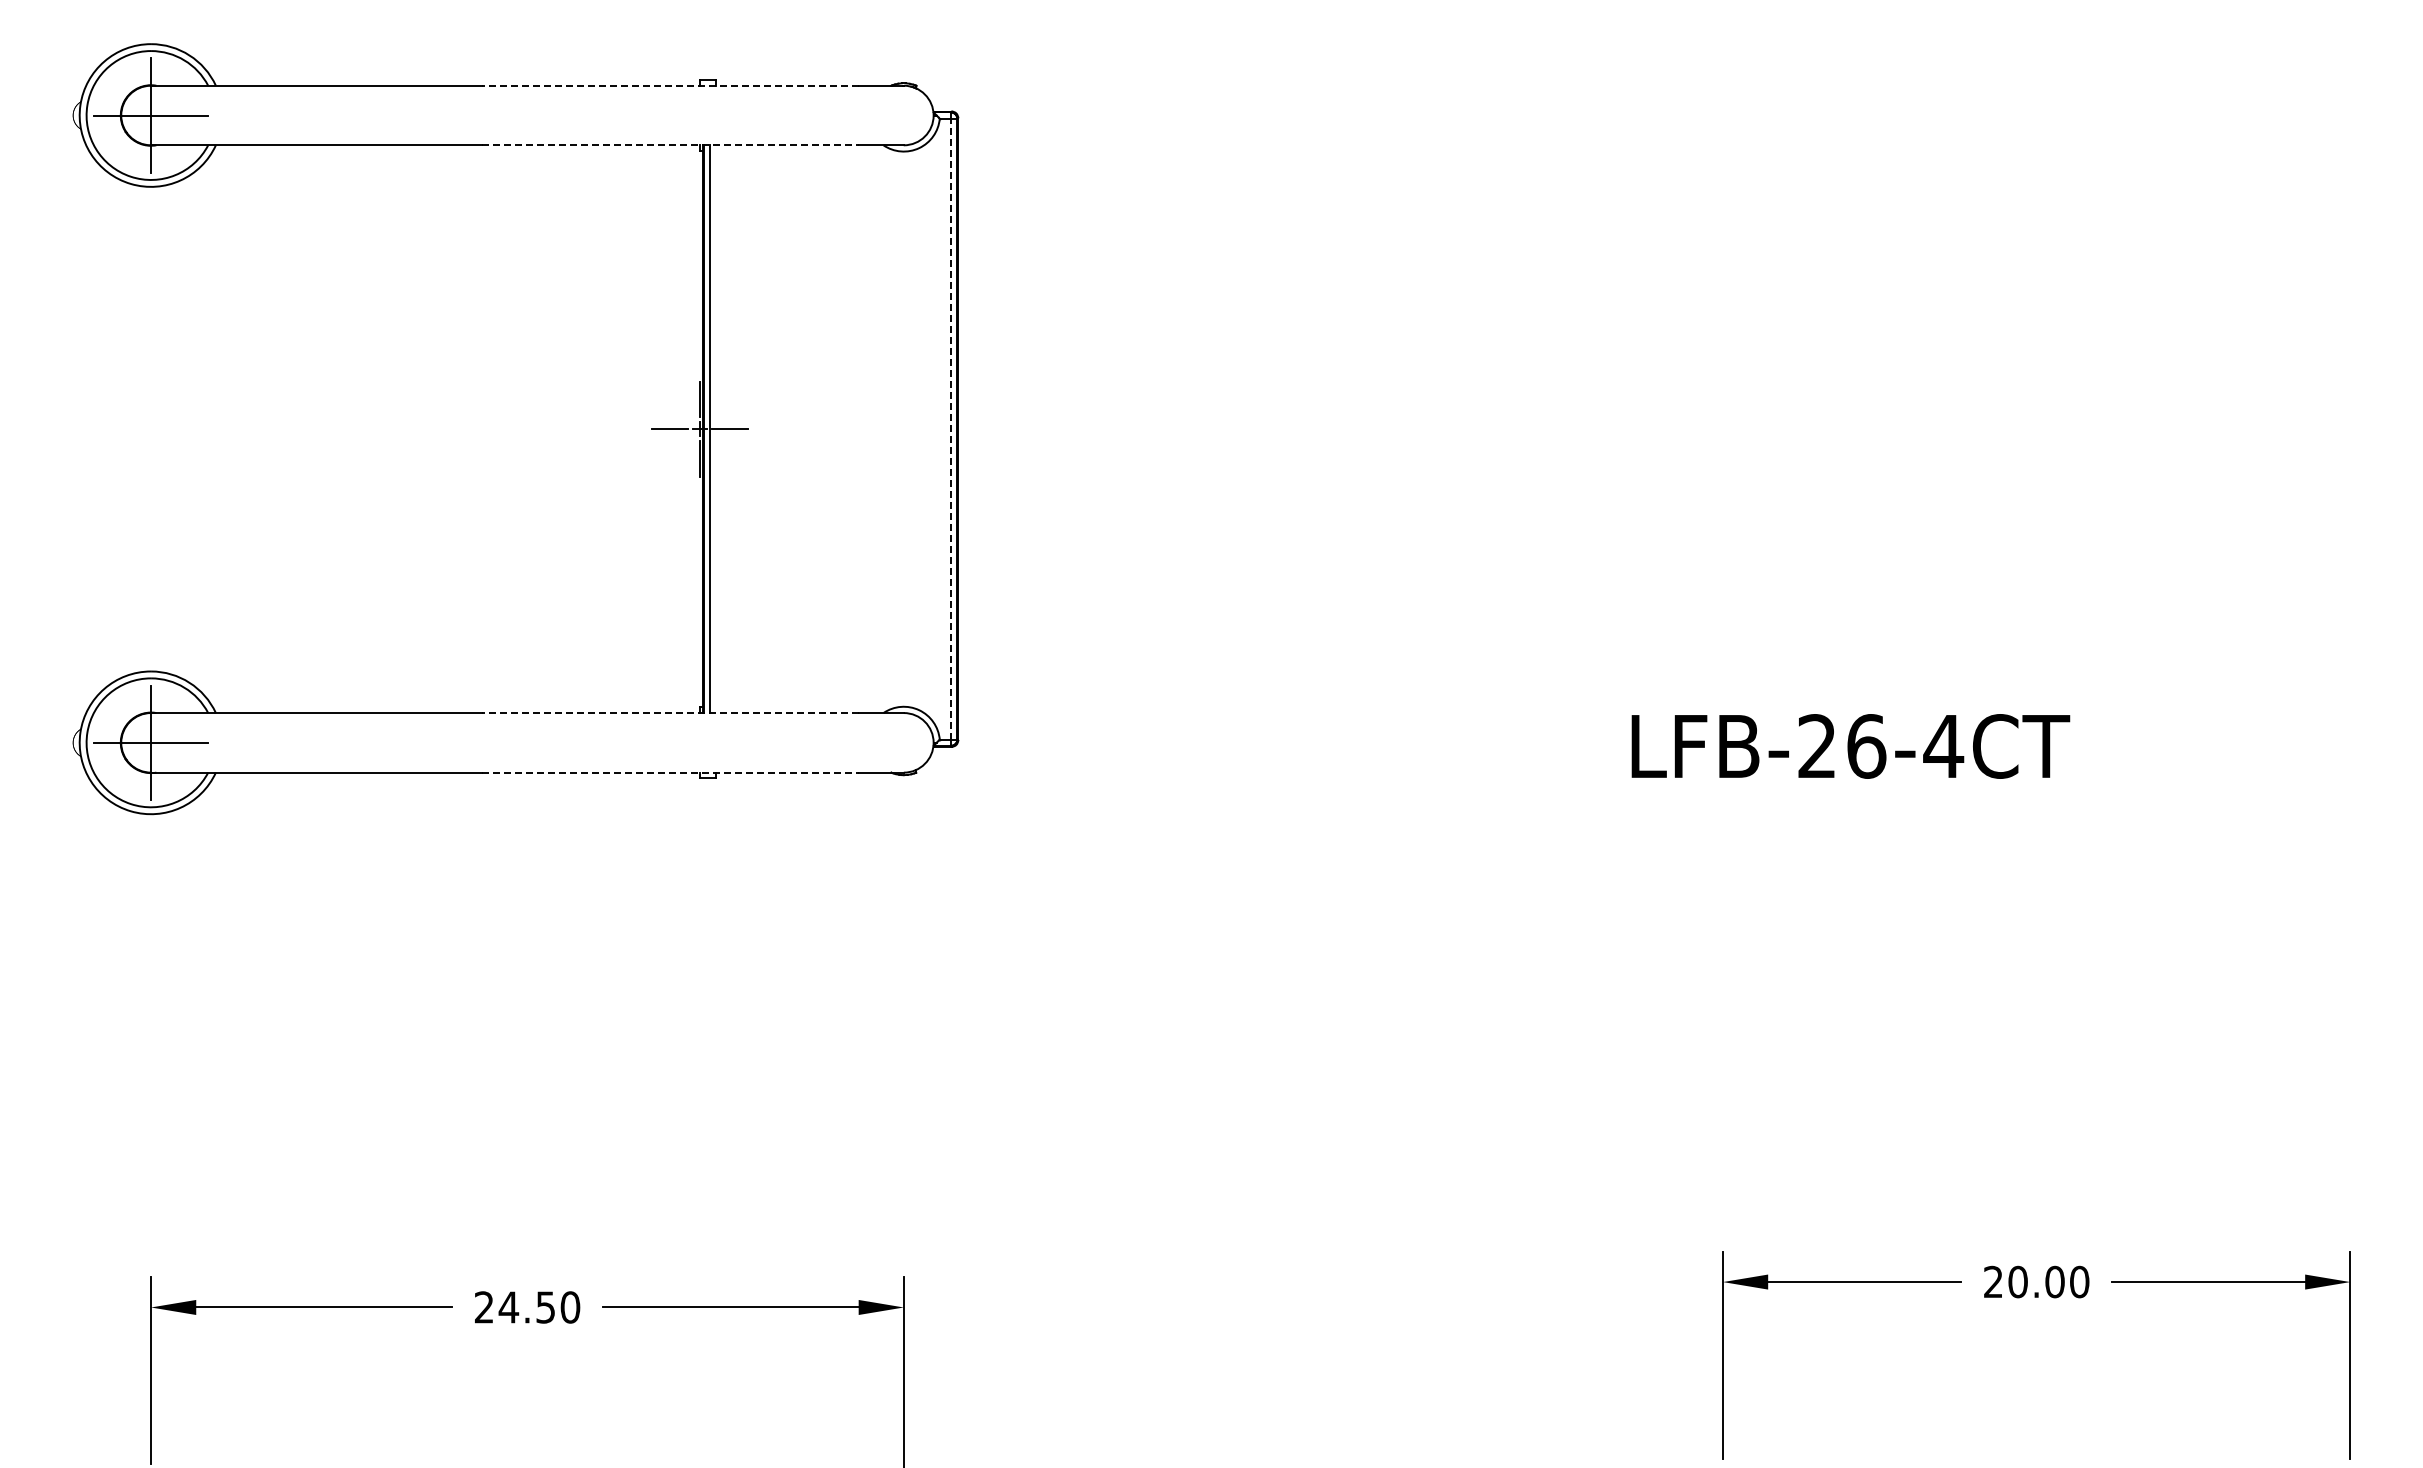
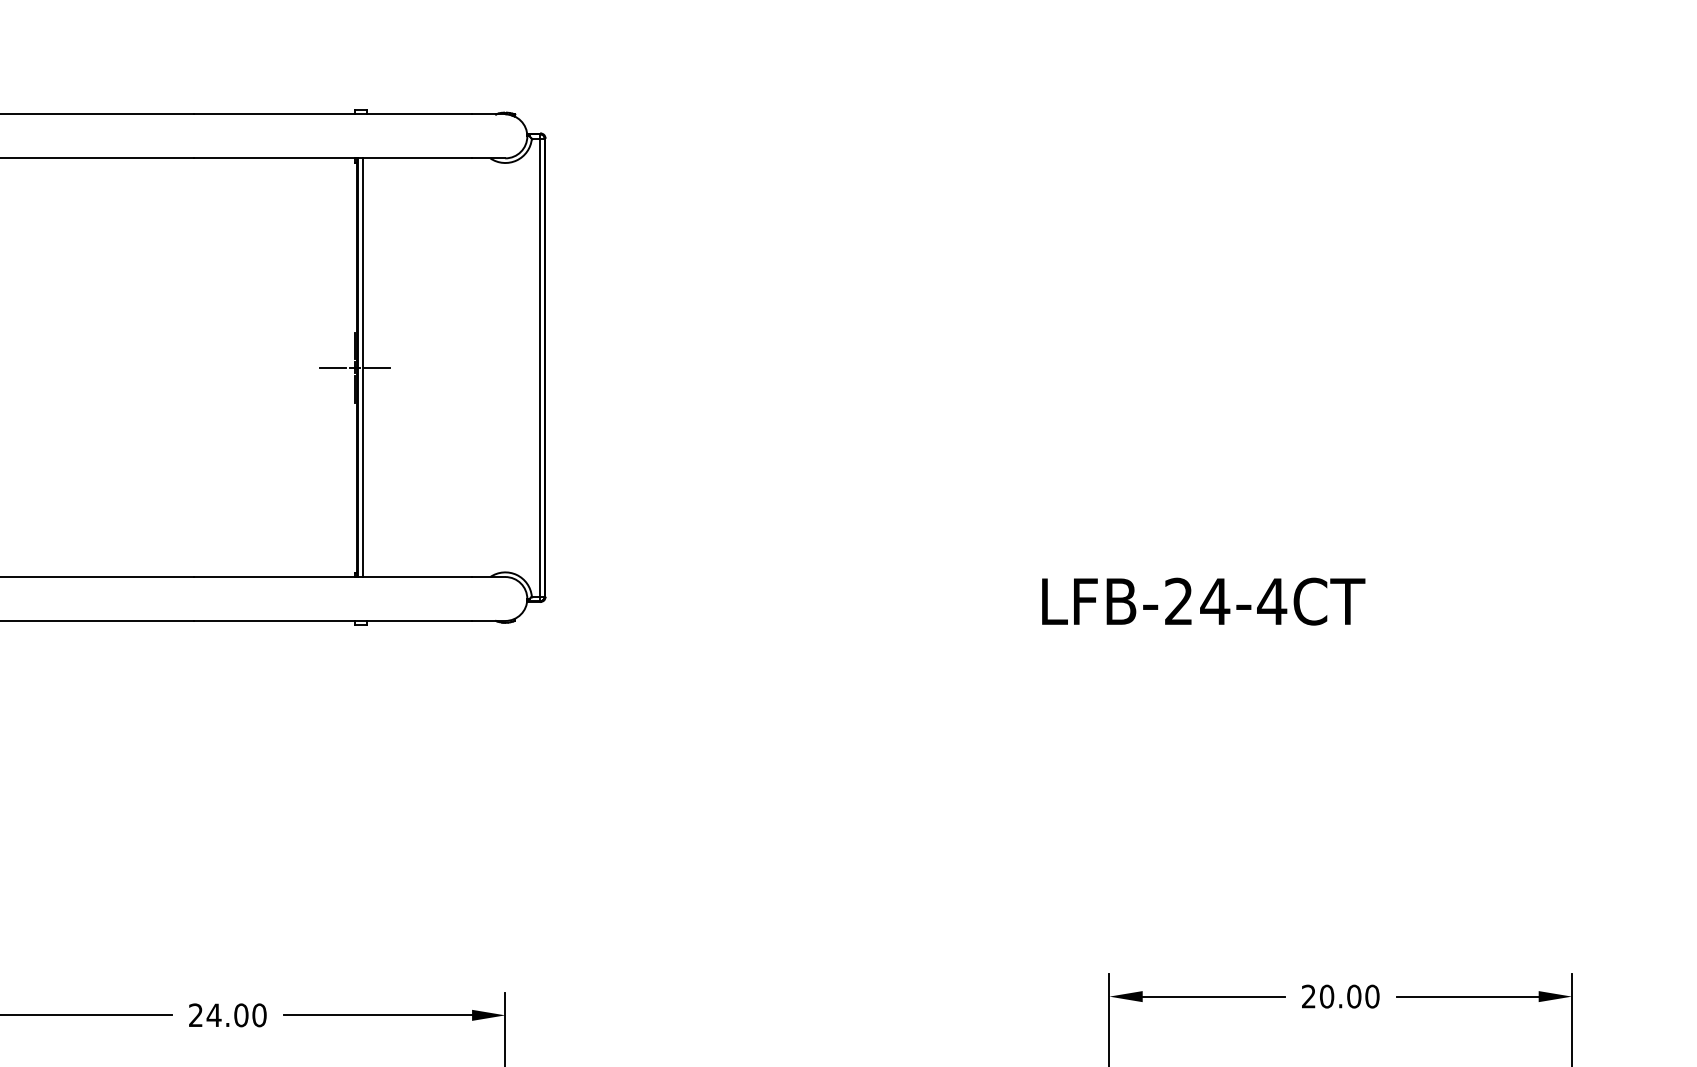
line: (669, 85) -> (332, 114), dashed -> solid
line: (670, 145) -> (333, 158), dashed -> solid
line: (951, 428) -> (540, 367), dashed -> solid
line: (669, 713) -> (332, 577), dashed -> solid
text: (1865, 746) -> (1214, 601), LFB-26-4CT -> LFB-24-4CT
line: (670, 772) -> (333, 620), dashed -> solid
text: (545, 1307) -> (241, 1015), 24.50 -> 24.00

